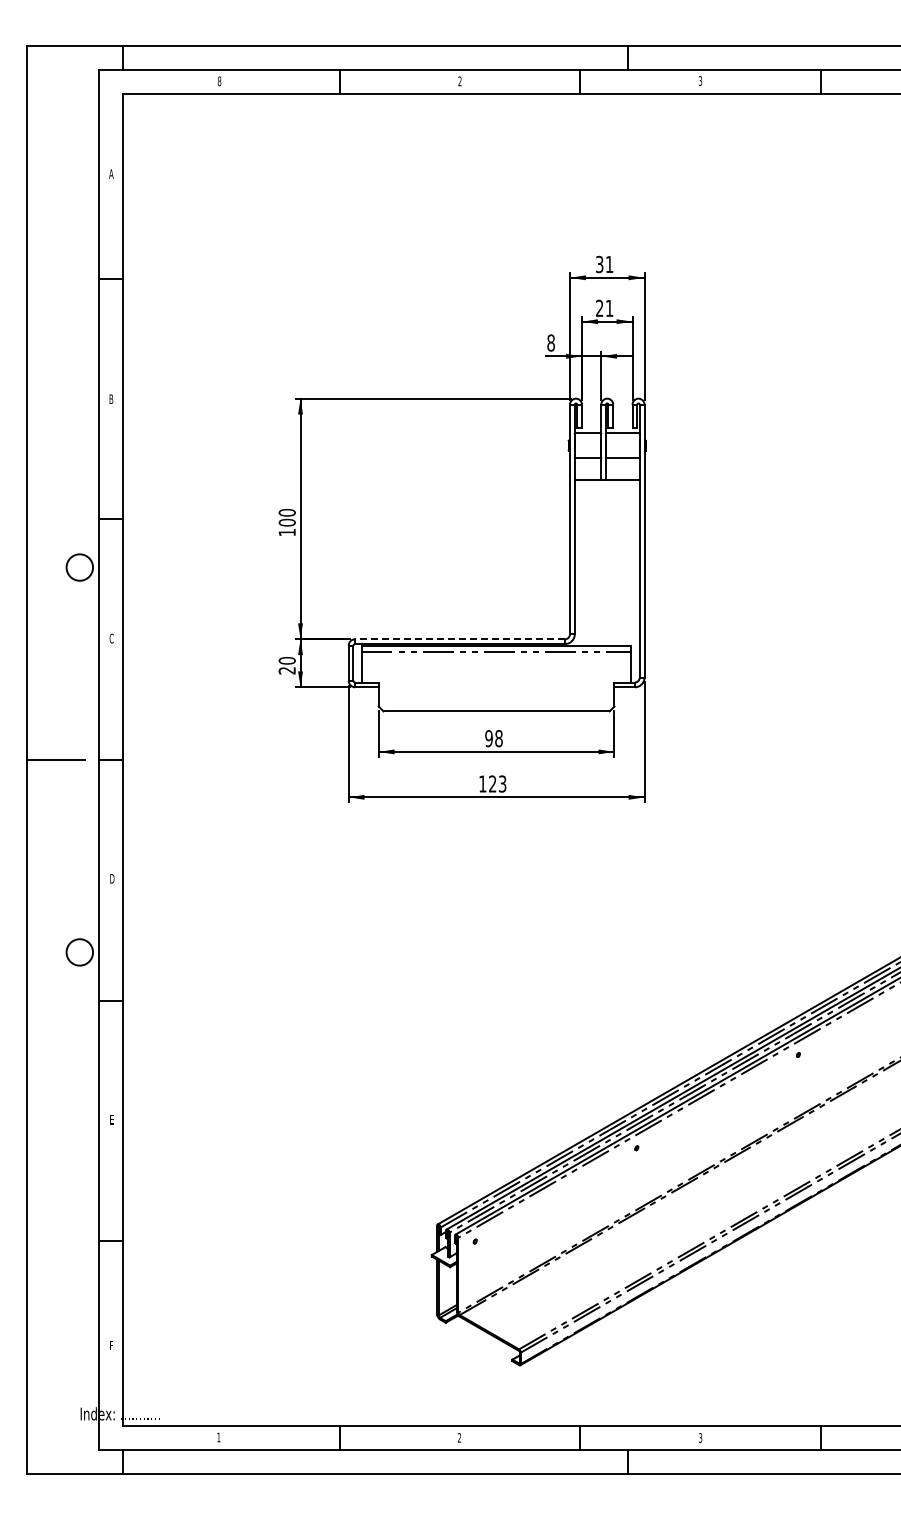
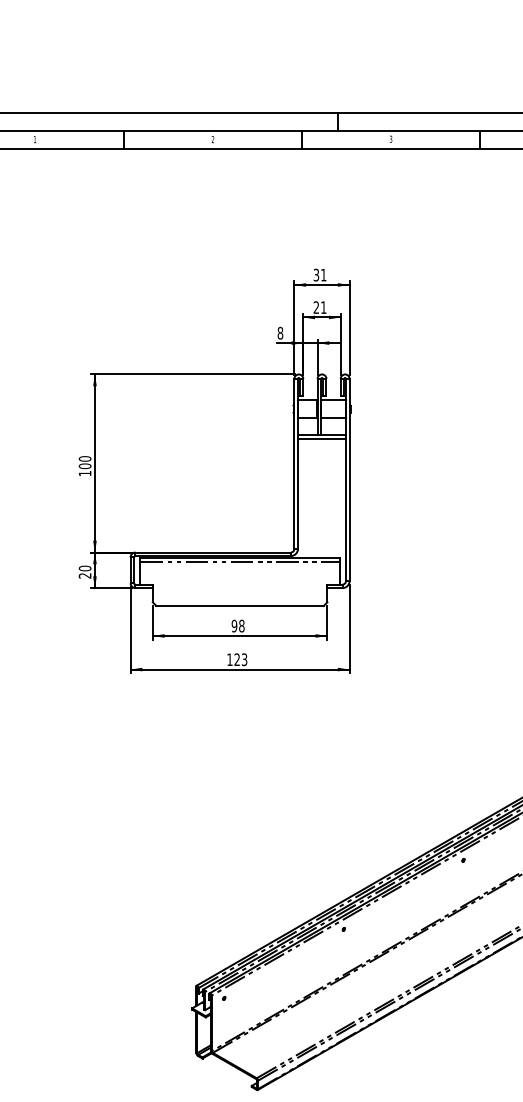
text: (219, 81) -> (34, 139), 8 -> 1
line: (606, 485) -> (321, 438), added
line: (460, 639) -> (213, 552), dashed -> solid

